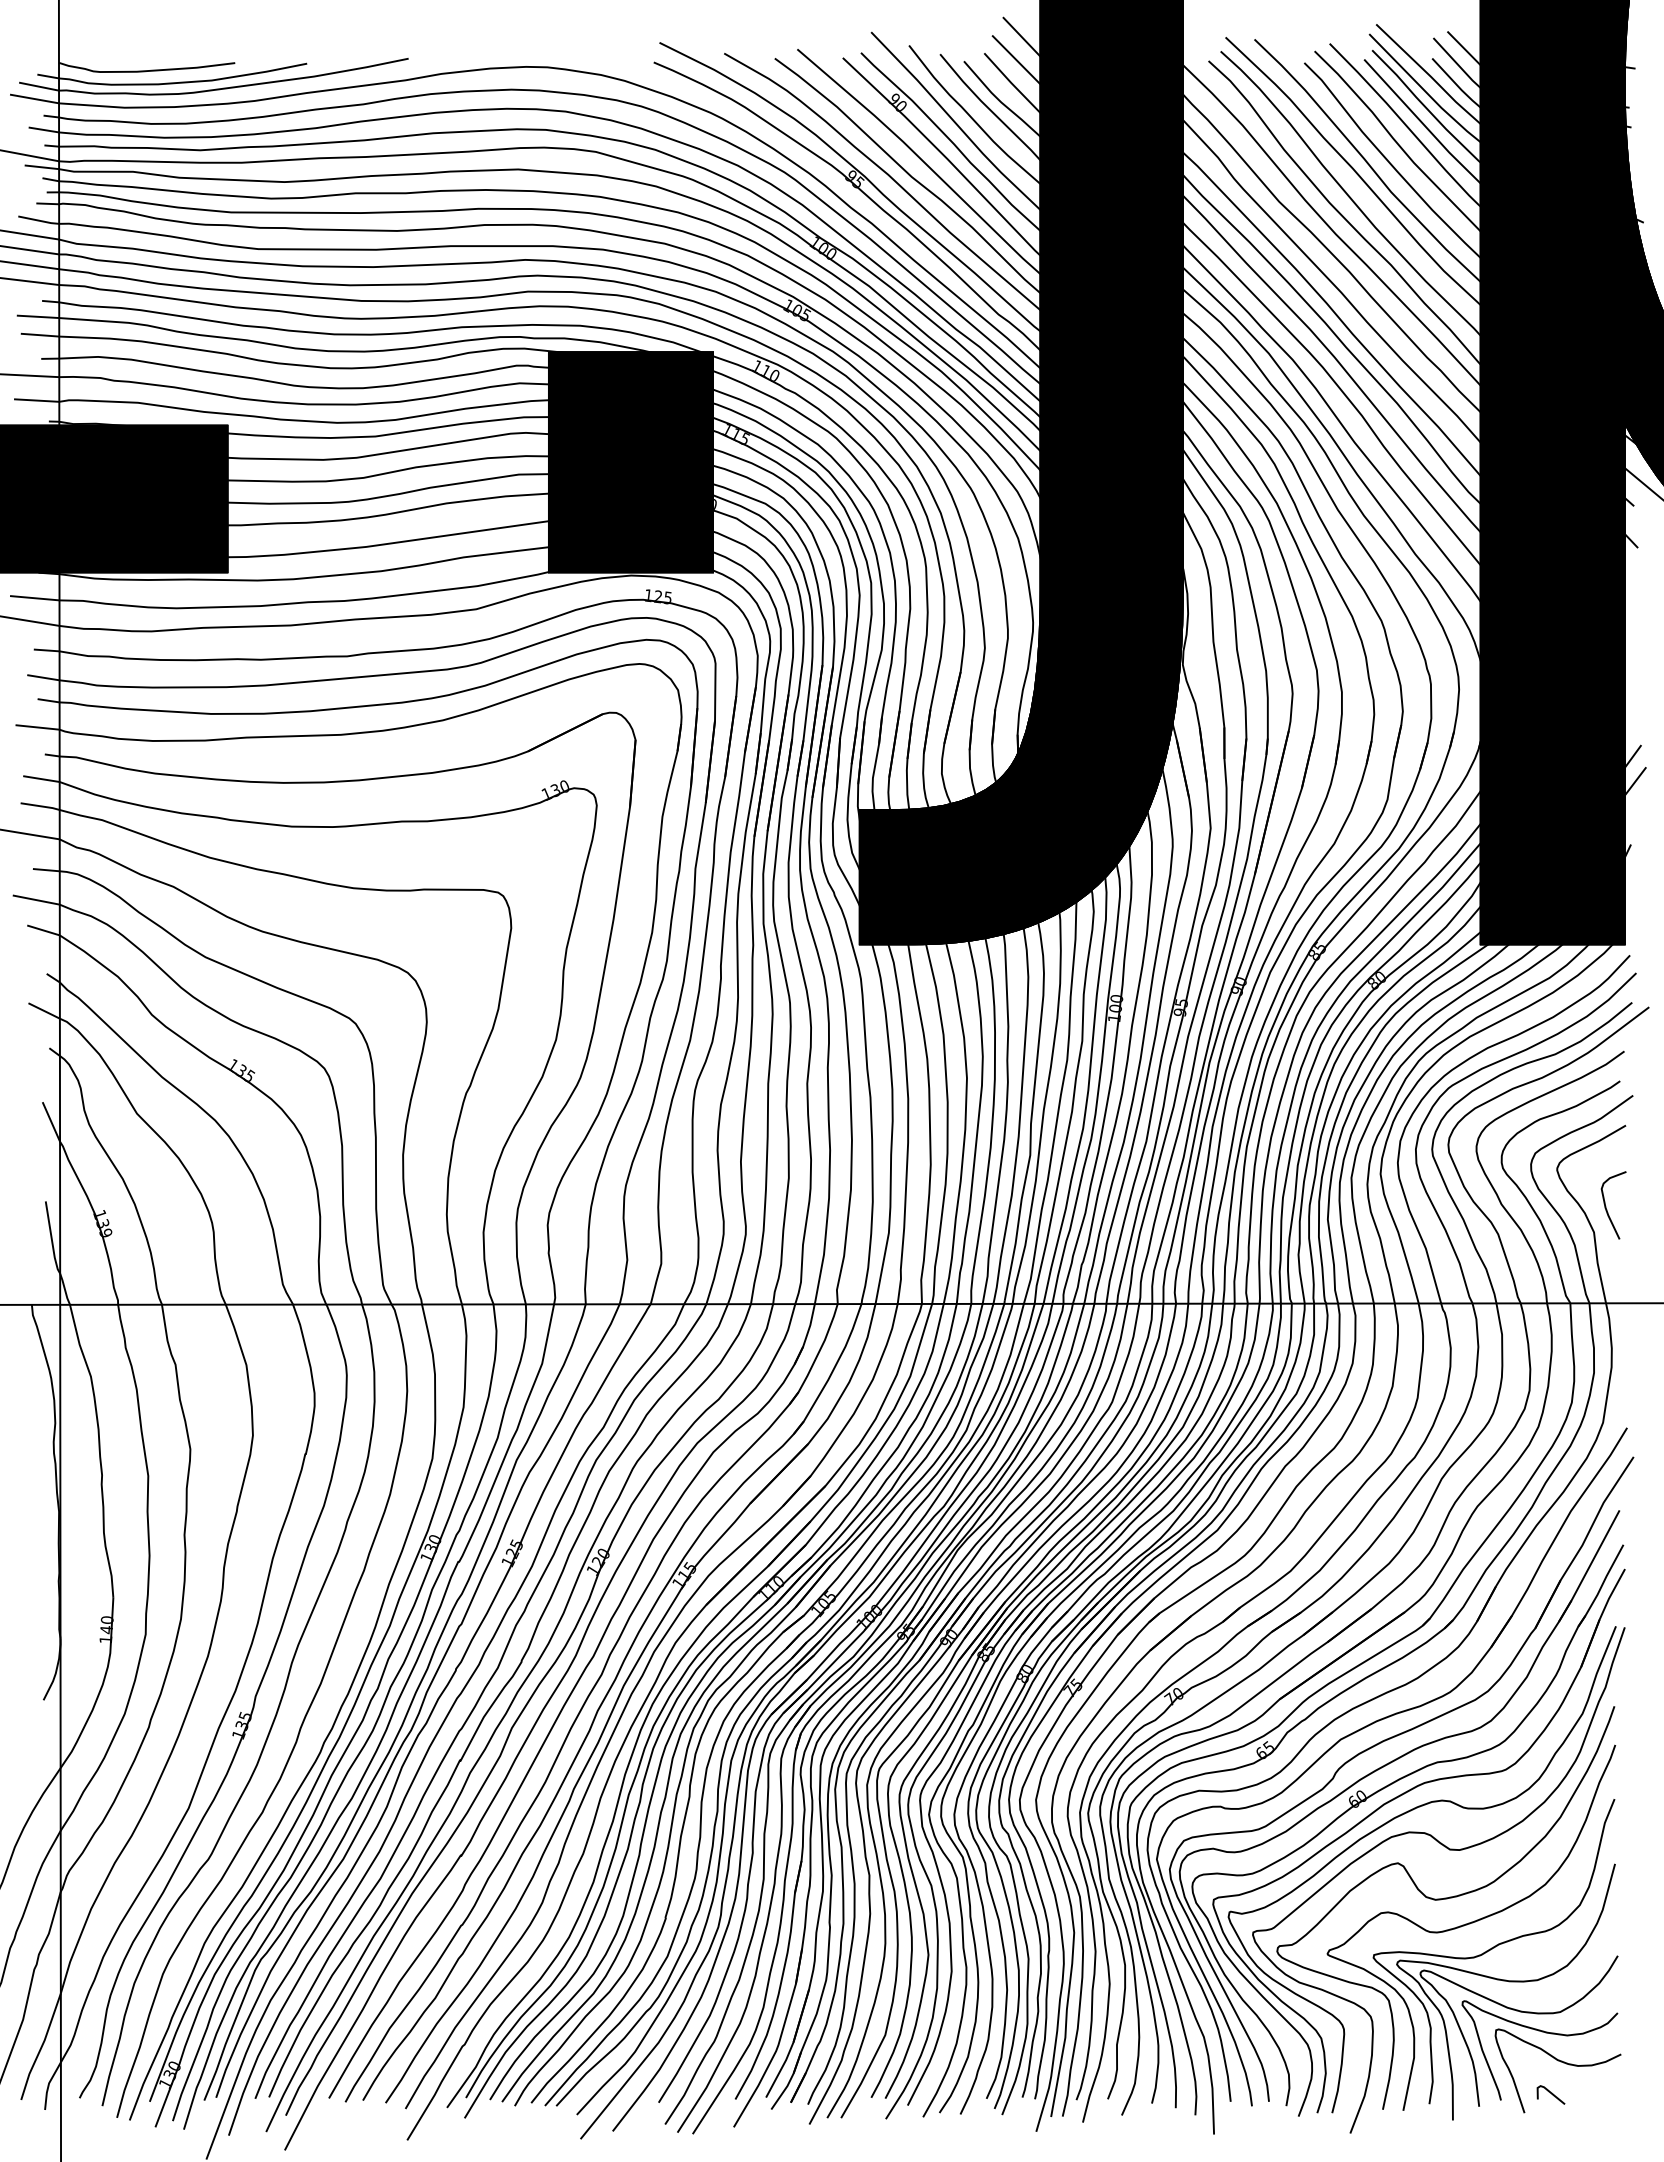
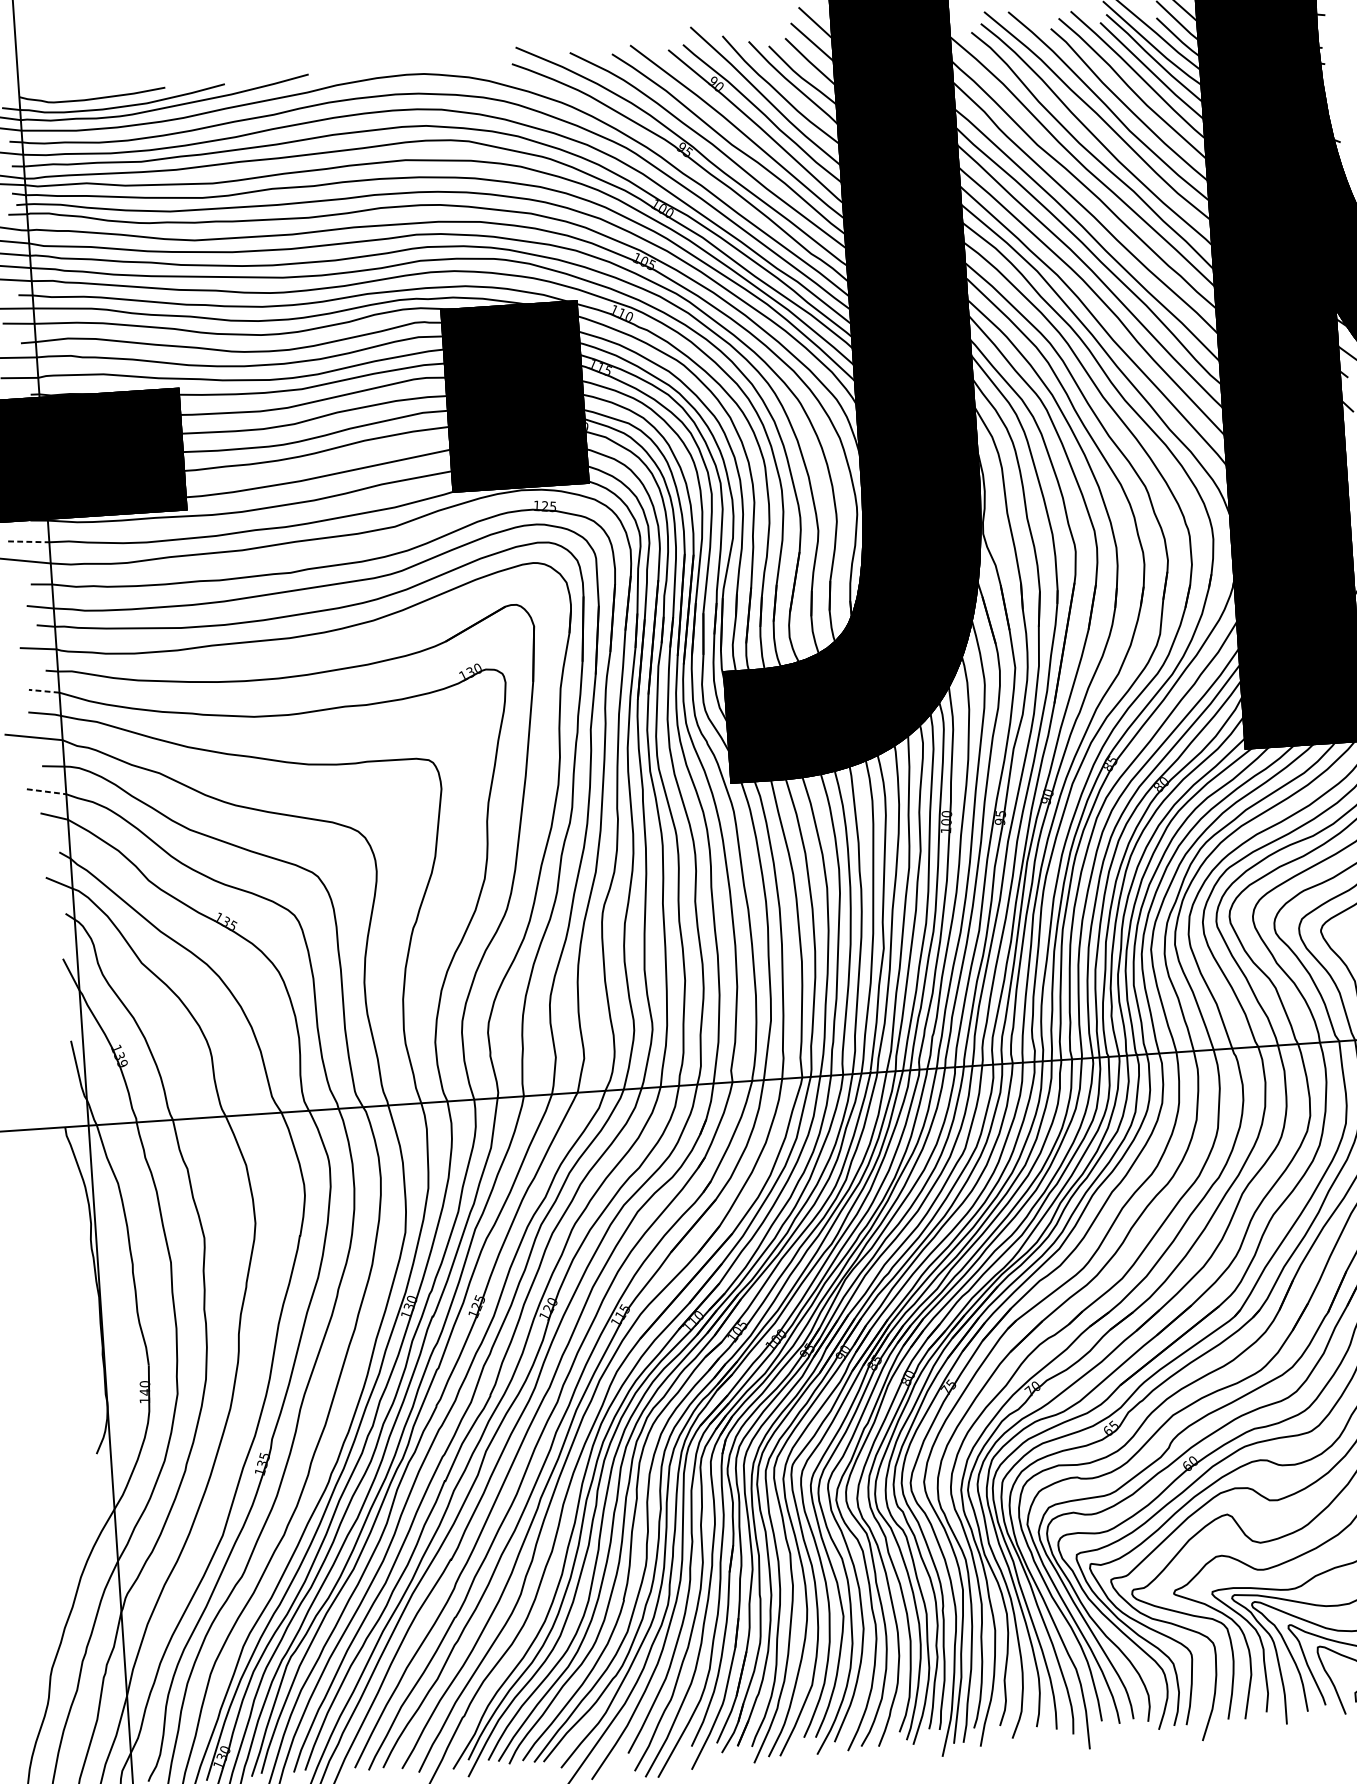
line: (34, 598) -> (28, 542), solid -> dashed
line: (40, 779) -> (43, 691), solid -> dashed
line: (36, 900) -> (46, 792), solid -> dashed

